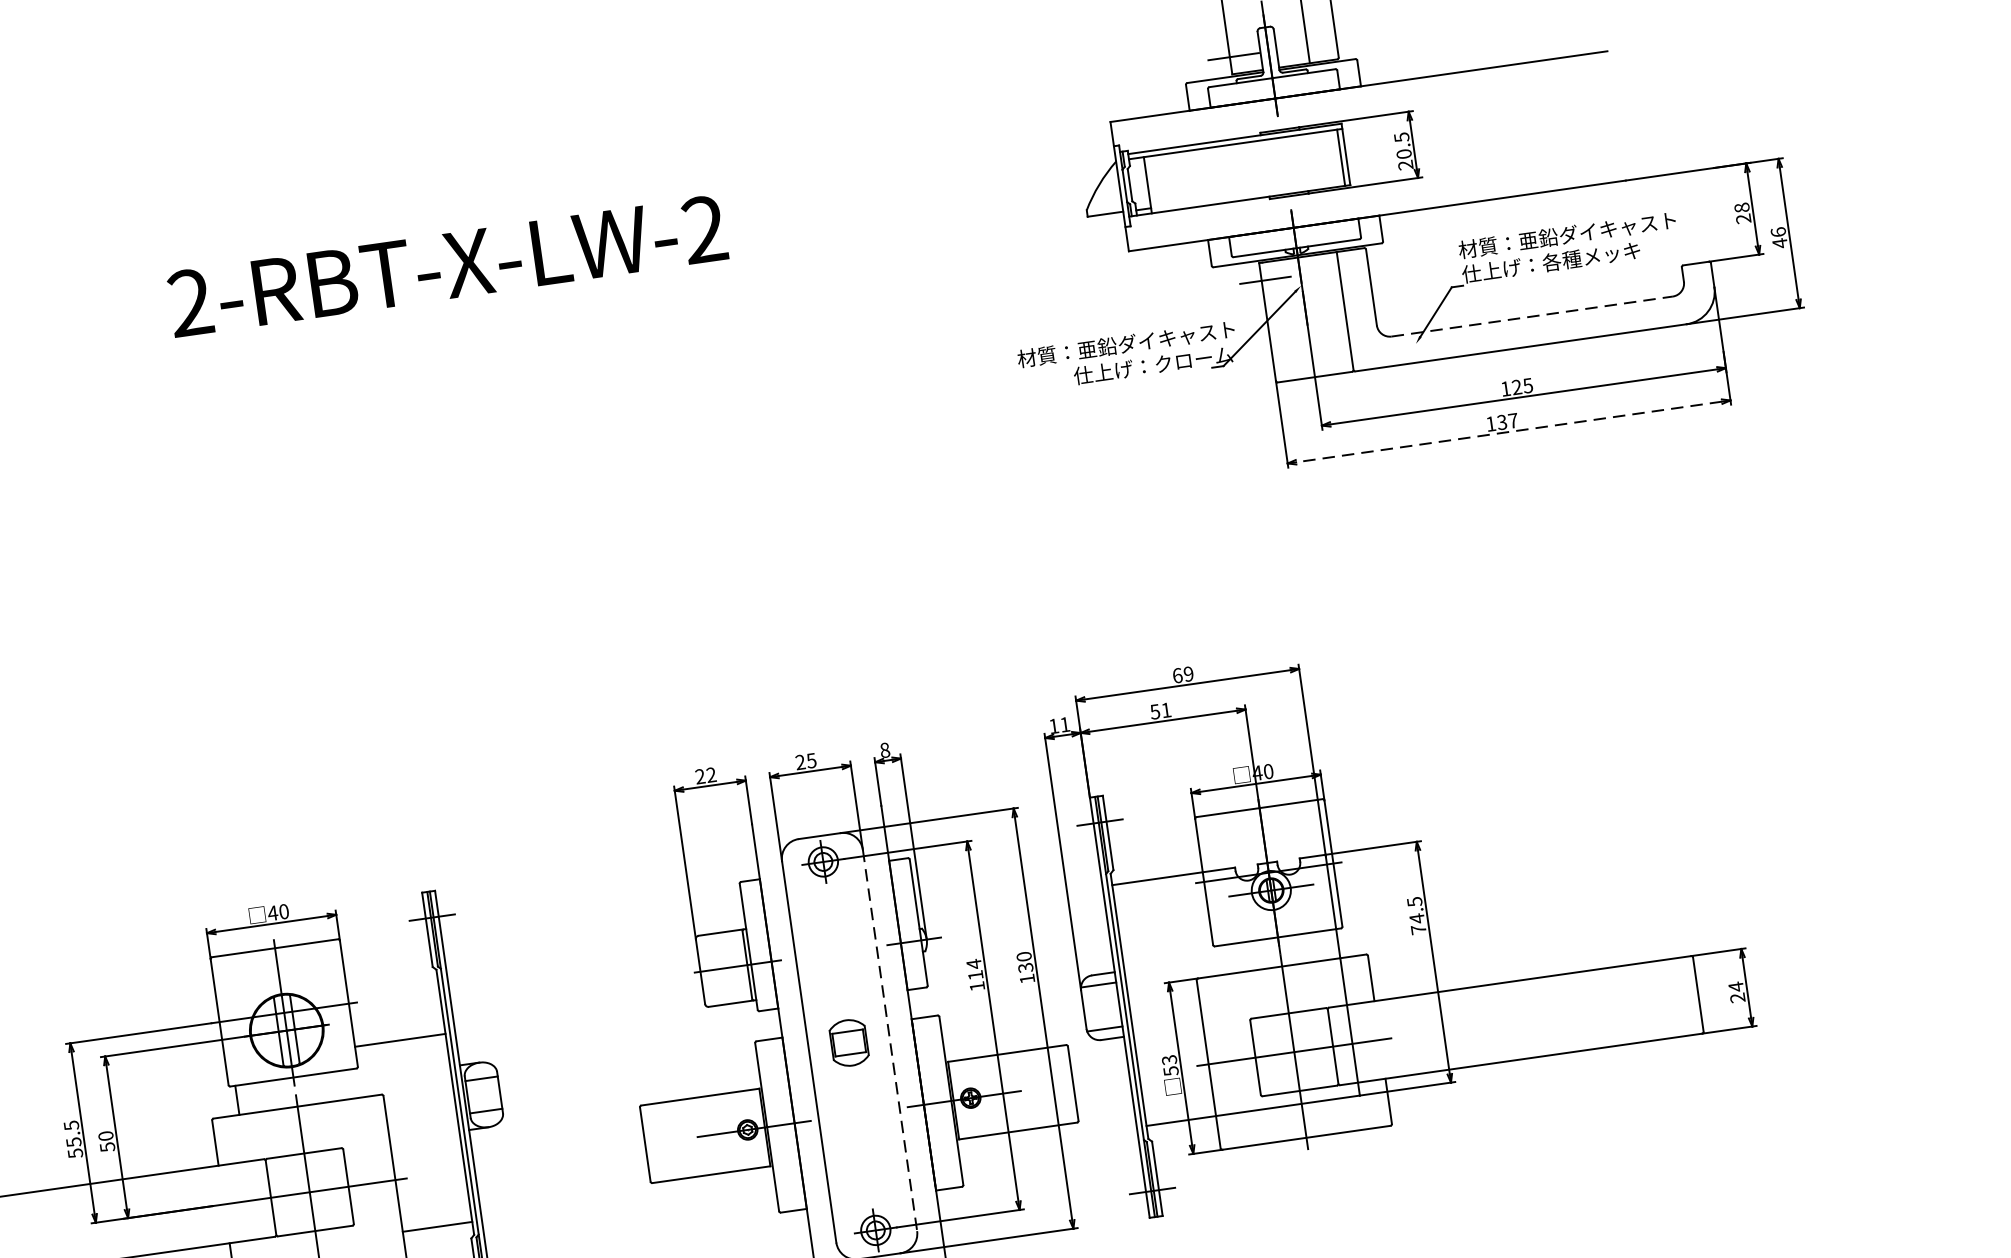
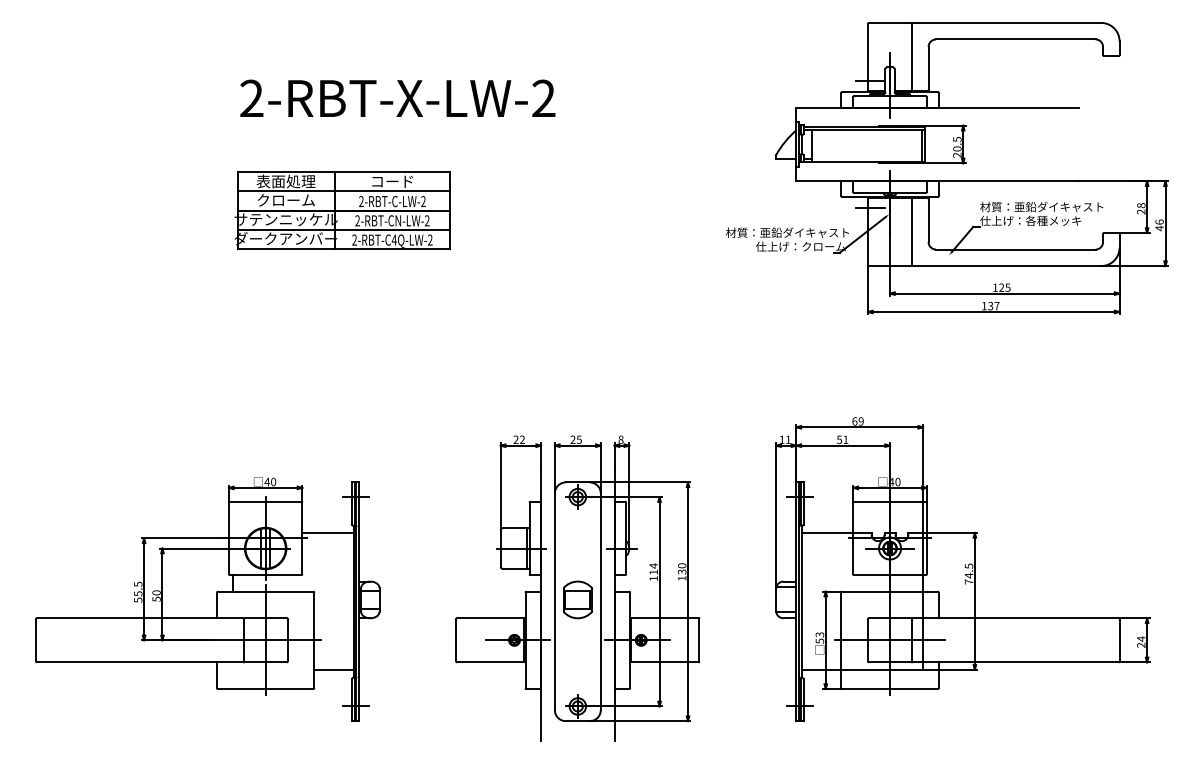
text: (446, 264) -> (397, 97), moved
line: (1531, 316) -> (1015, 249), dashed -> solid
part: (337, 416) -> (342, 210), added
line: (1508, 432) -> (993, 312), dashed -> solid
part: (1404, 909) -> (962, 569), moved
line: (399, 1039) -> (327, 532), moved
line: (889, 1041) -> (600, 602), dashed -> solid
part: (848, 1042) -> (577, 599), size x1.43

